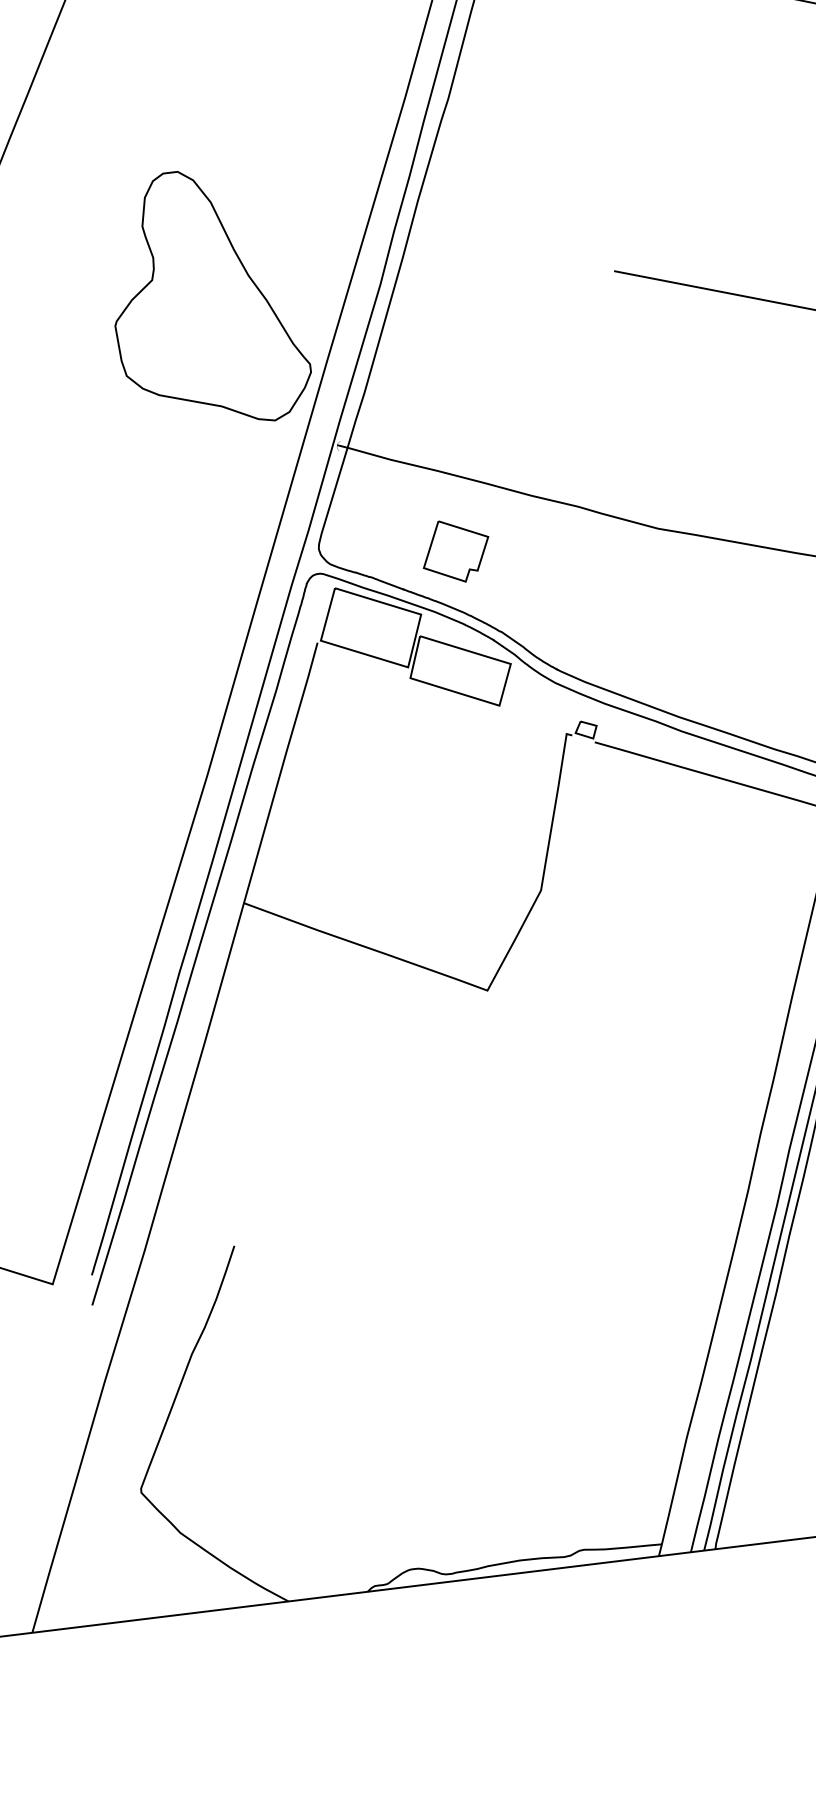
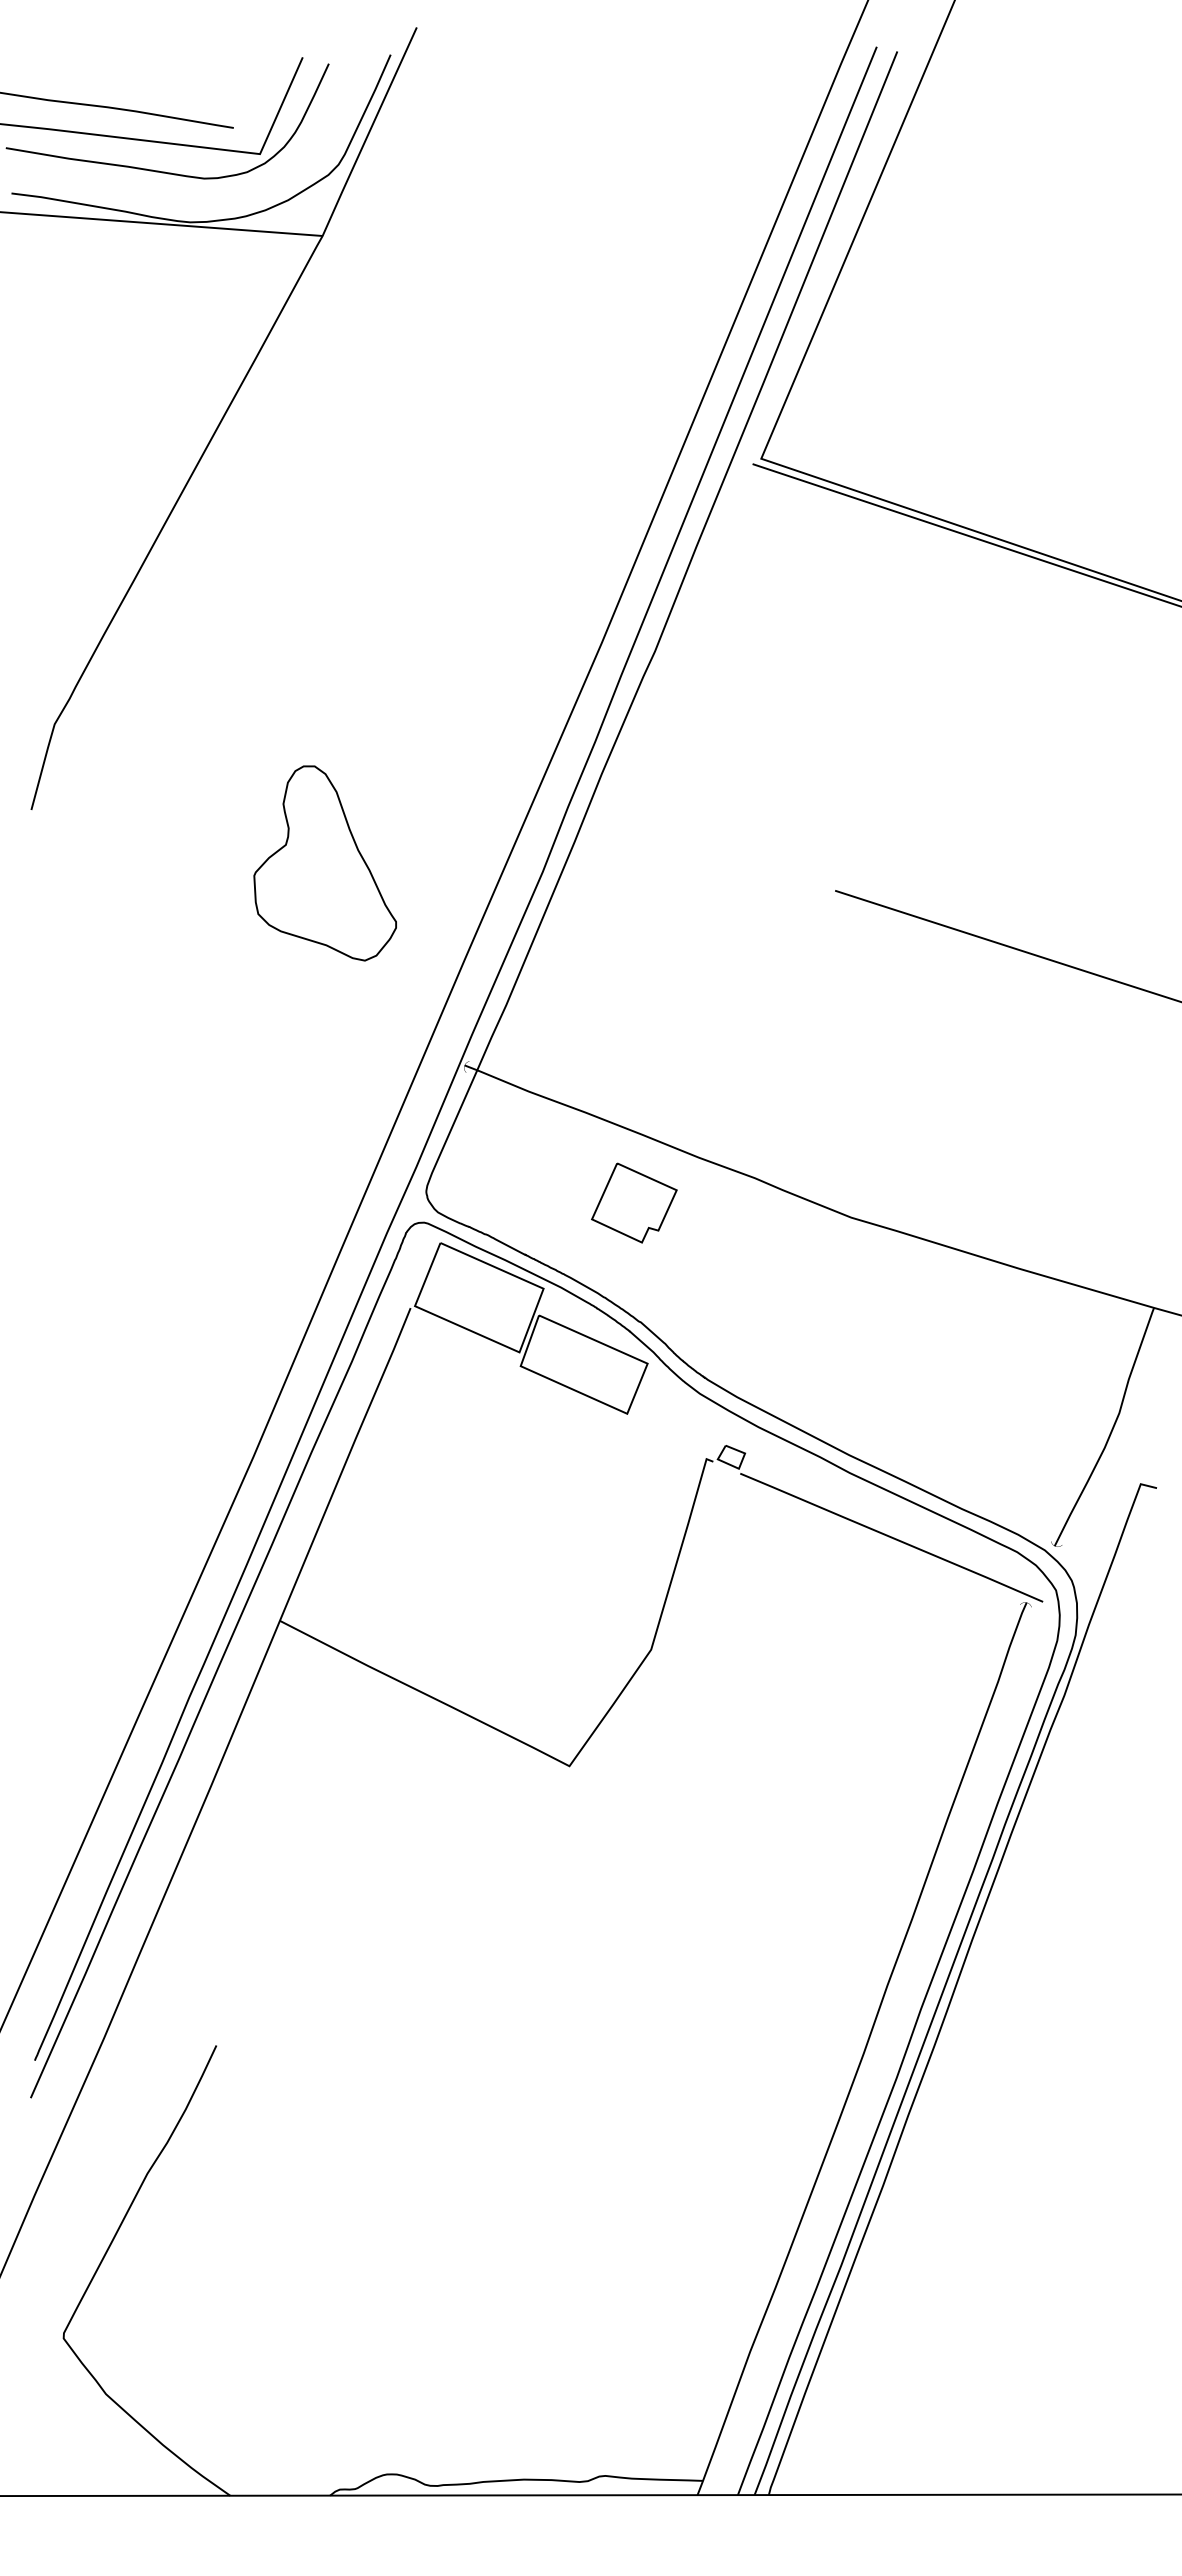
part: (207, 298) -> (325, 863), size x0.6
part: (455, 550) -> (634, 1202), moved

